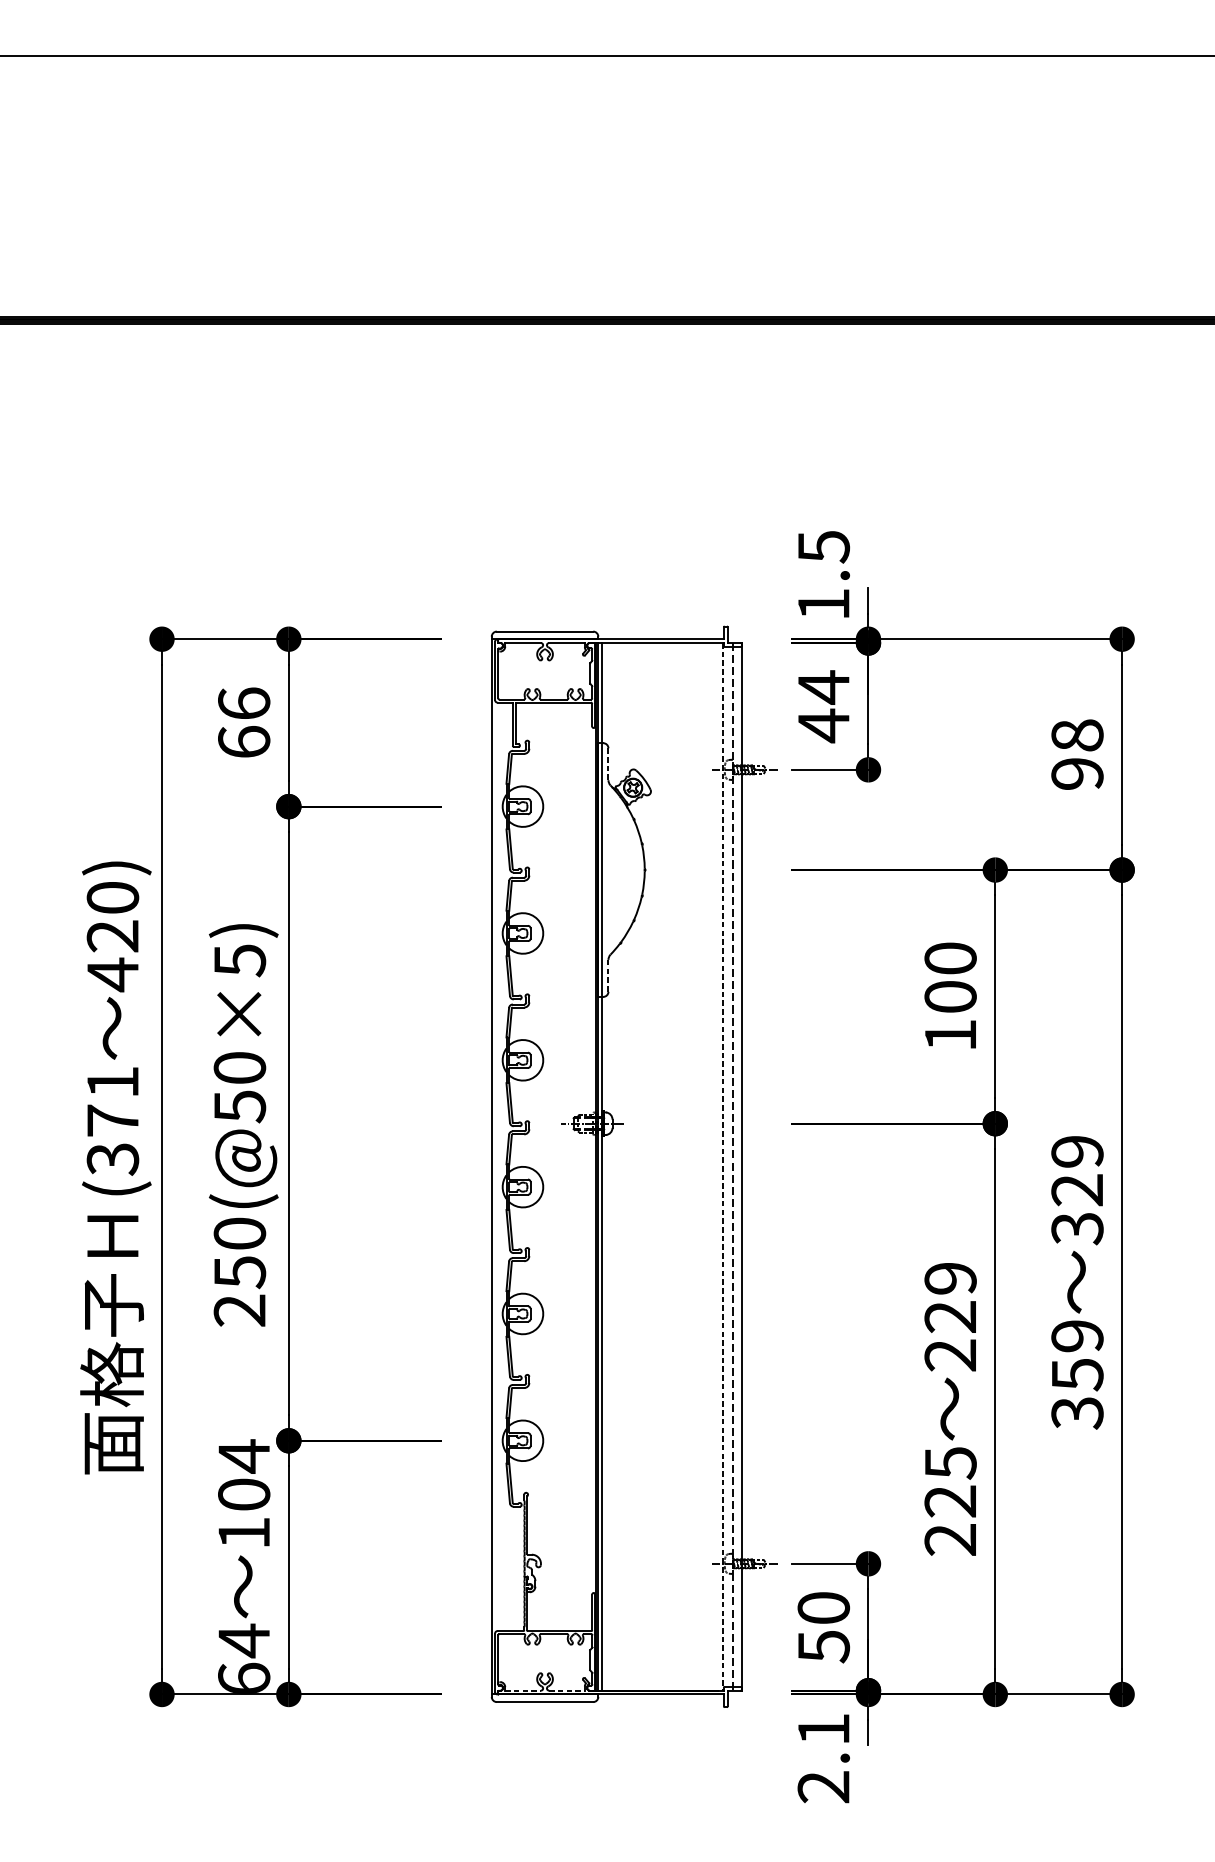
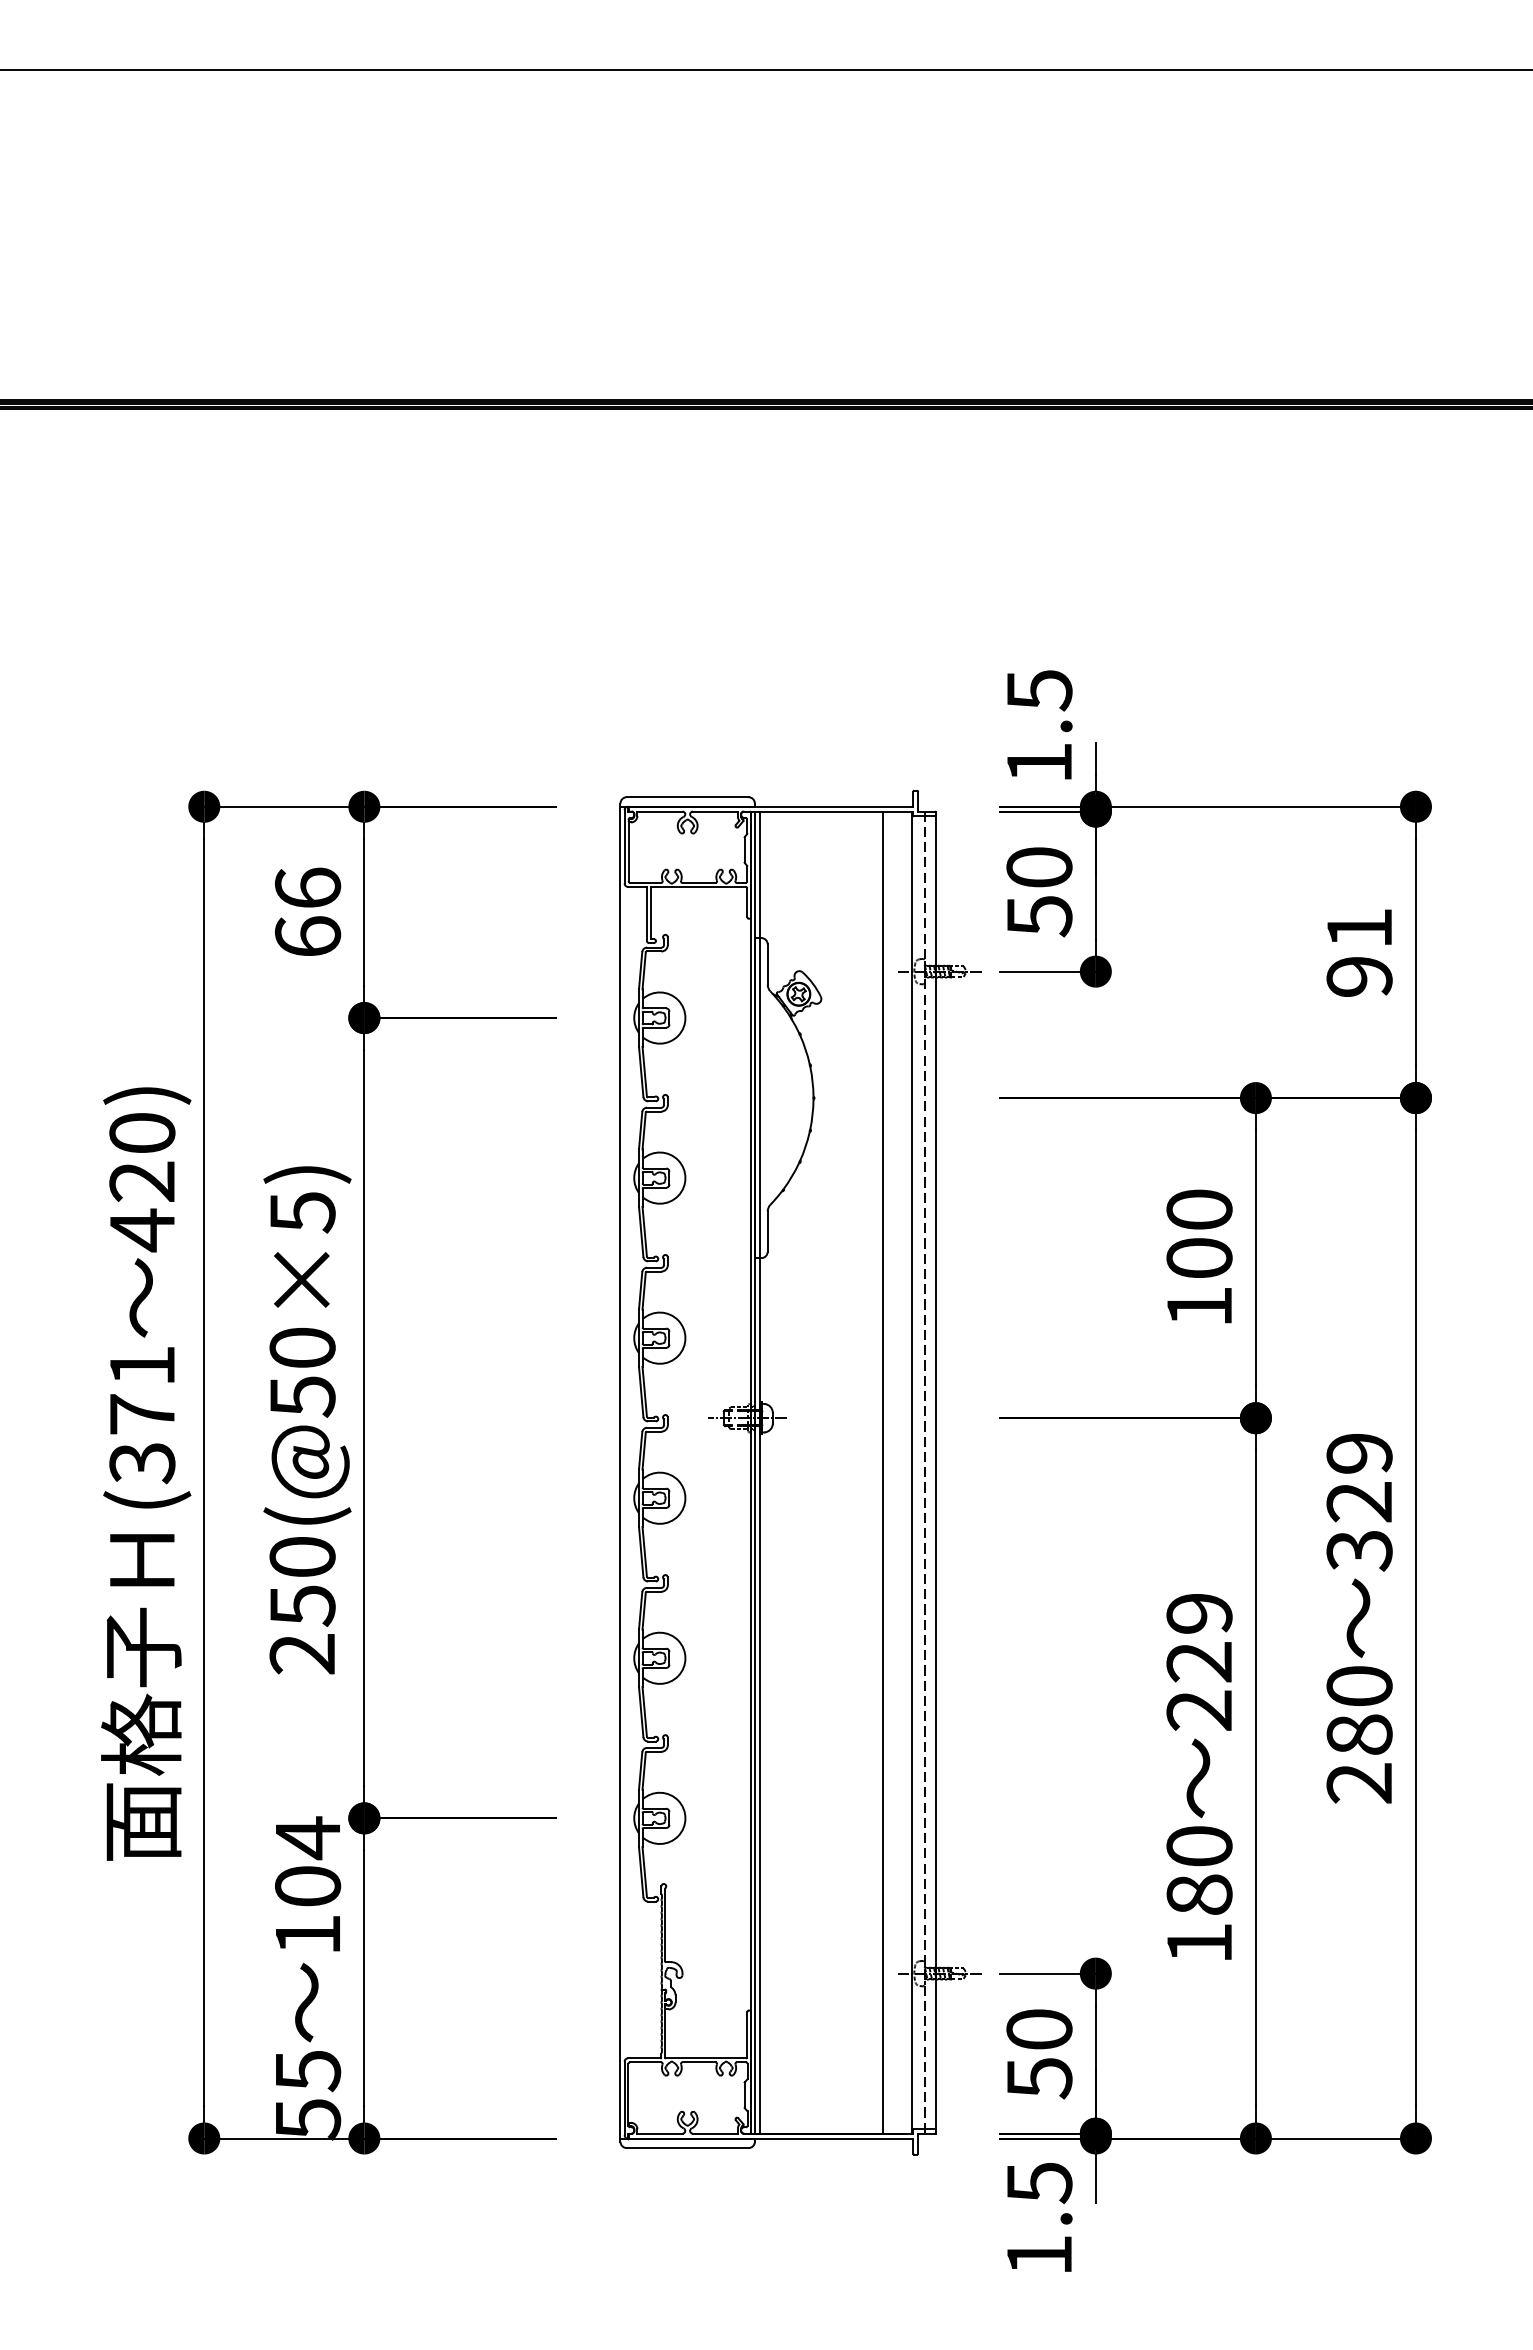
text: (823, 706) -> (1039, 891), 44 -> 50
text: (1077, 735) -> (1359, 928), 98 -> 91
line: (608, 764) -> (767, 965), dashed -> solid
line: (608, 976) -> (767, 1232), dashed -> solid
line: (699, 1166) -> (882, 1472), added
line: (722, 1167) -> (911, 1473), dashed -> solid
text: (1077, 1375) -> (1359, 1735), 359 -> 280
text: (950, 1501) -> (1199, 1894), 225 -> 180
text: (244, 1659) -> (308, 2094), 64 -> 55
line: (522, 1690) -> (659, 2133), dashed -> solid
line: (567, 1690) -> (715, 2133), dashed -> solid
text: (823, 1758) -> (1039, 2219), 2.1 -> 1.5

